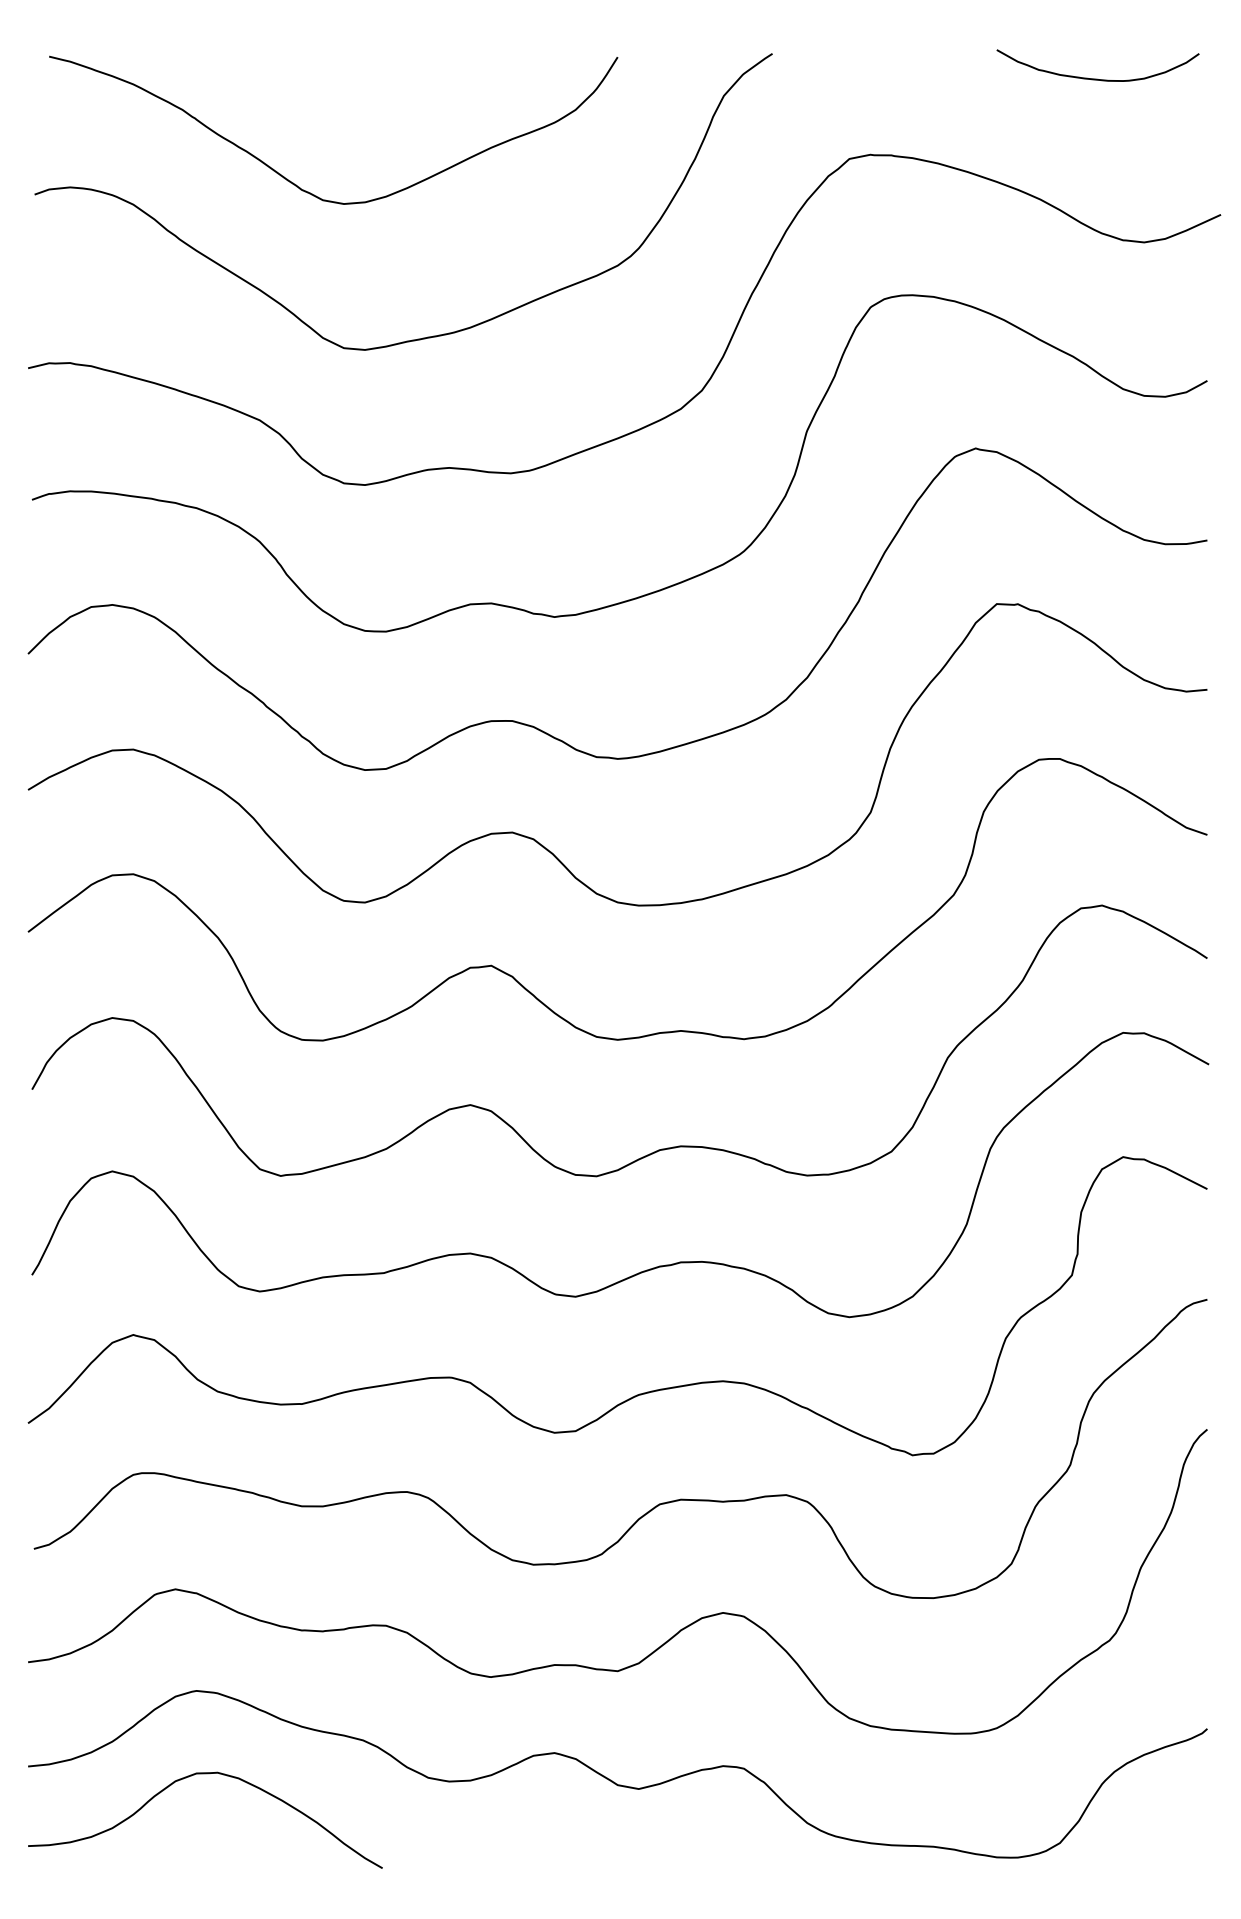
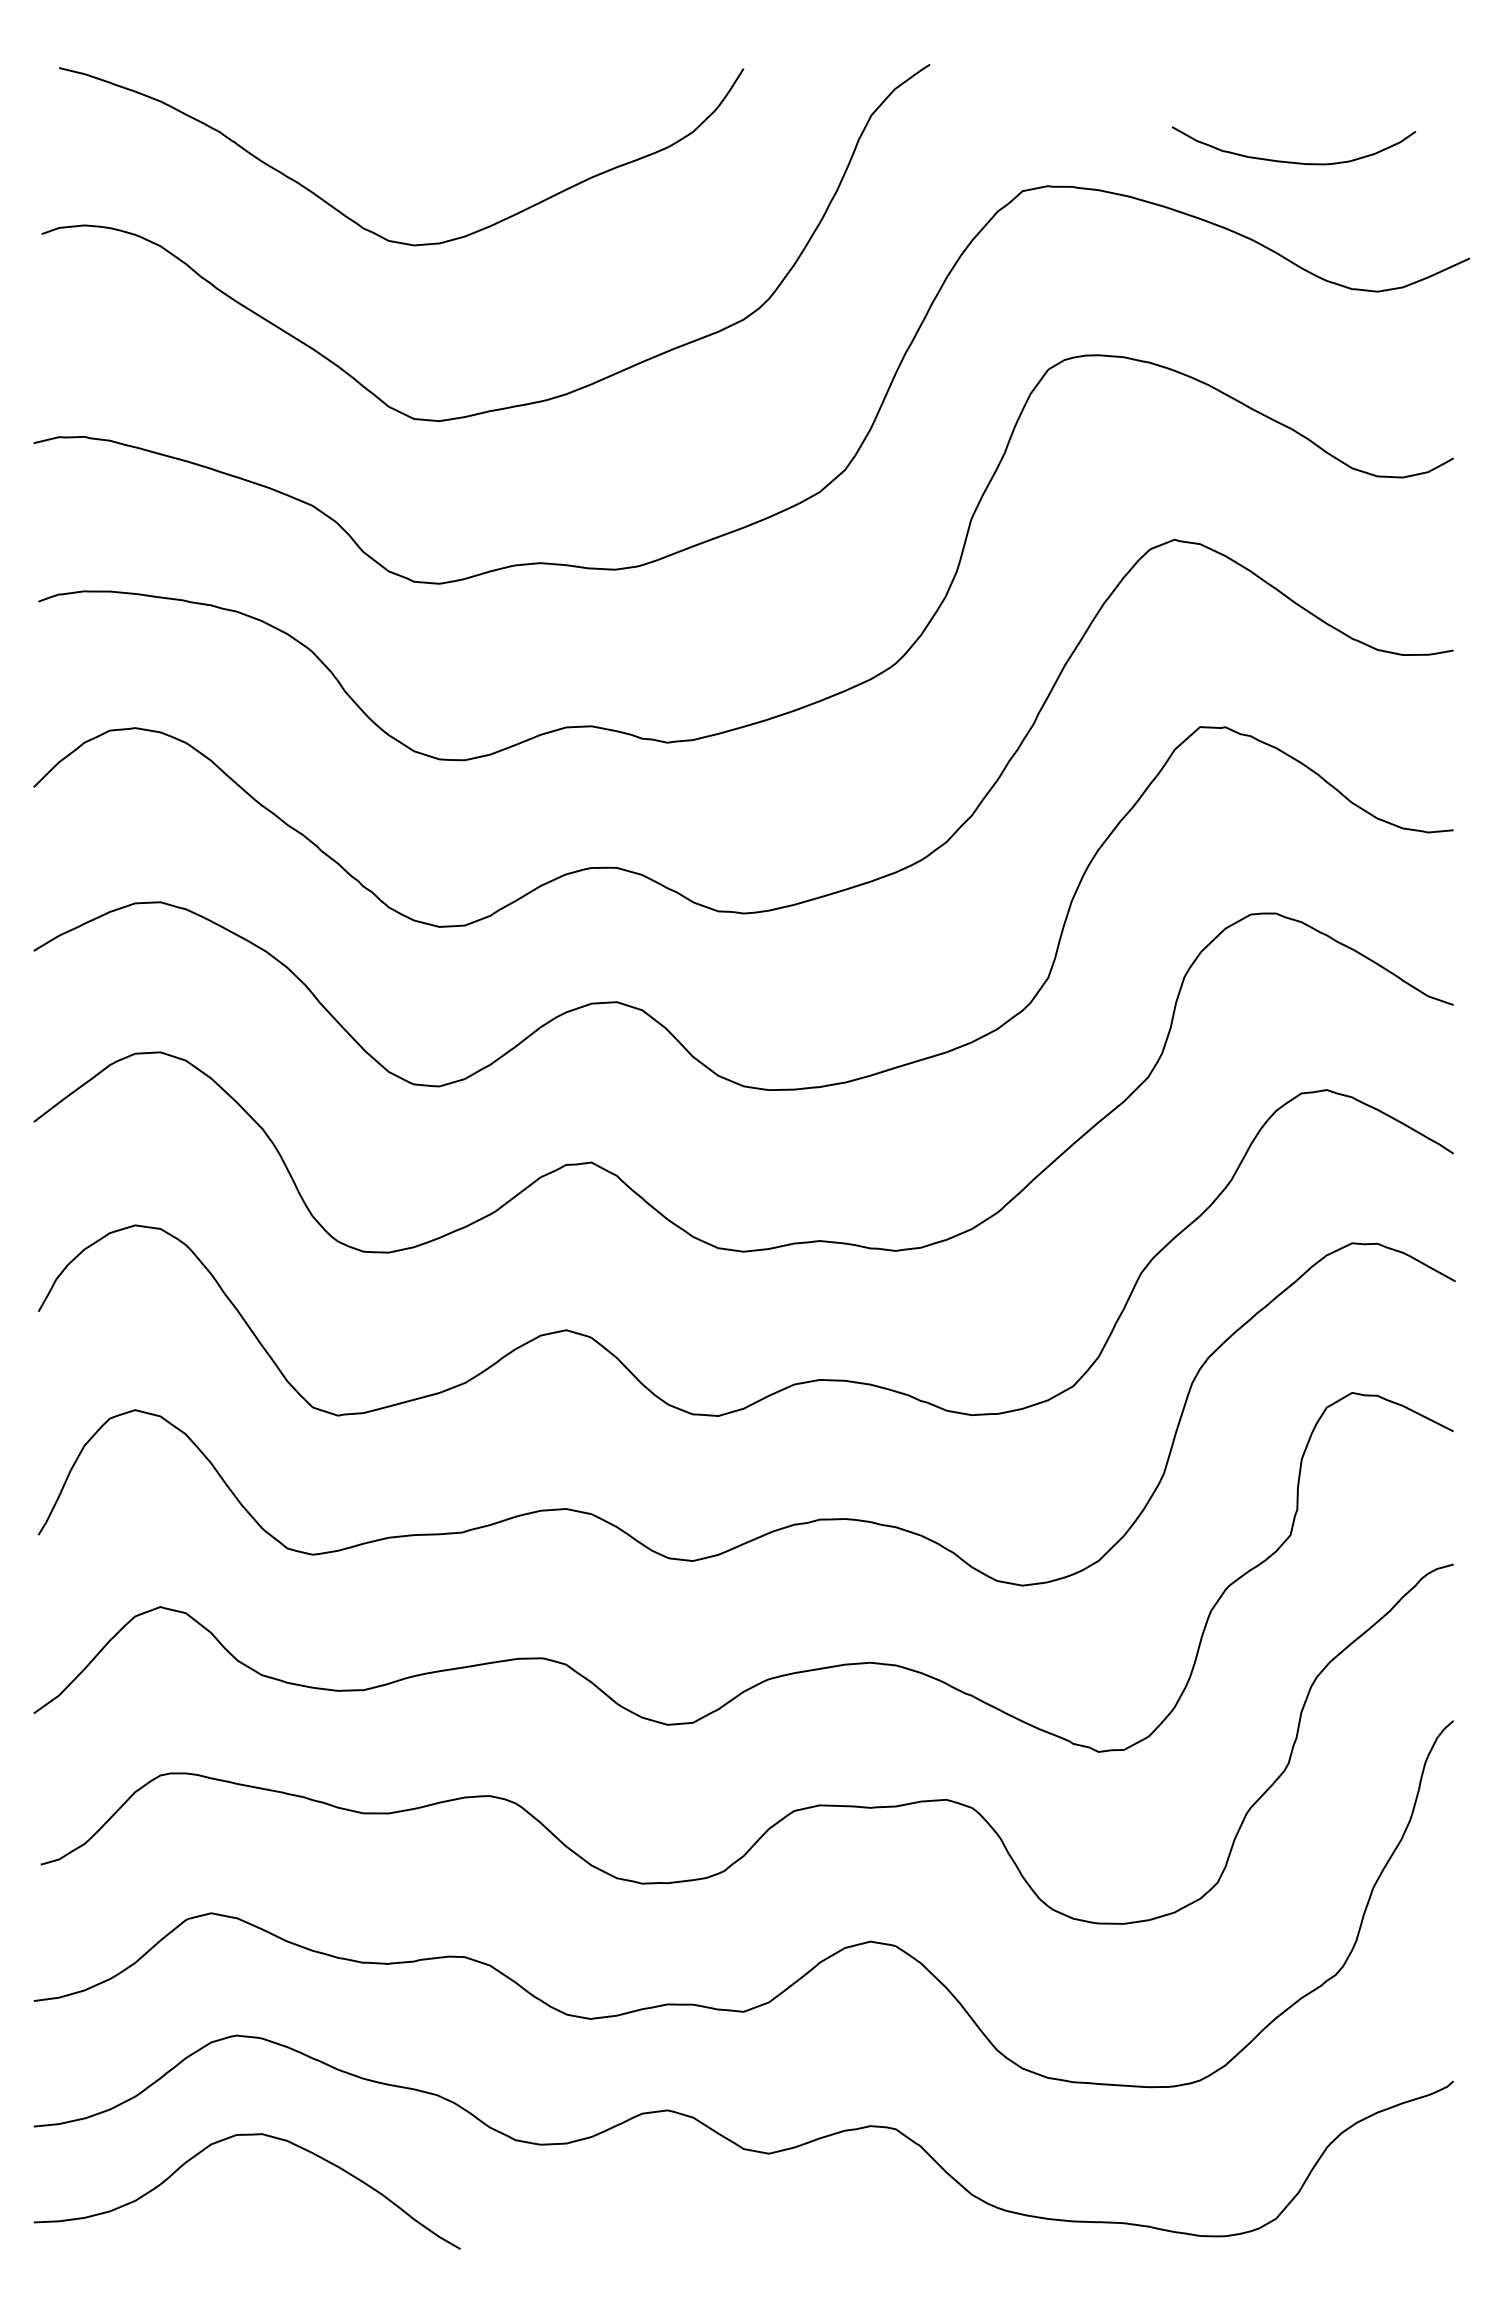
curve: (1096, 78) -> (1292, 161), moved

